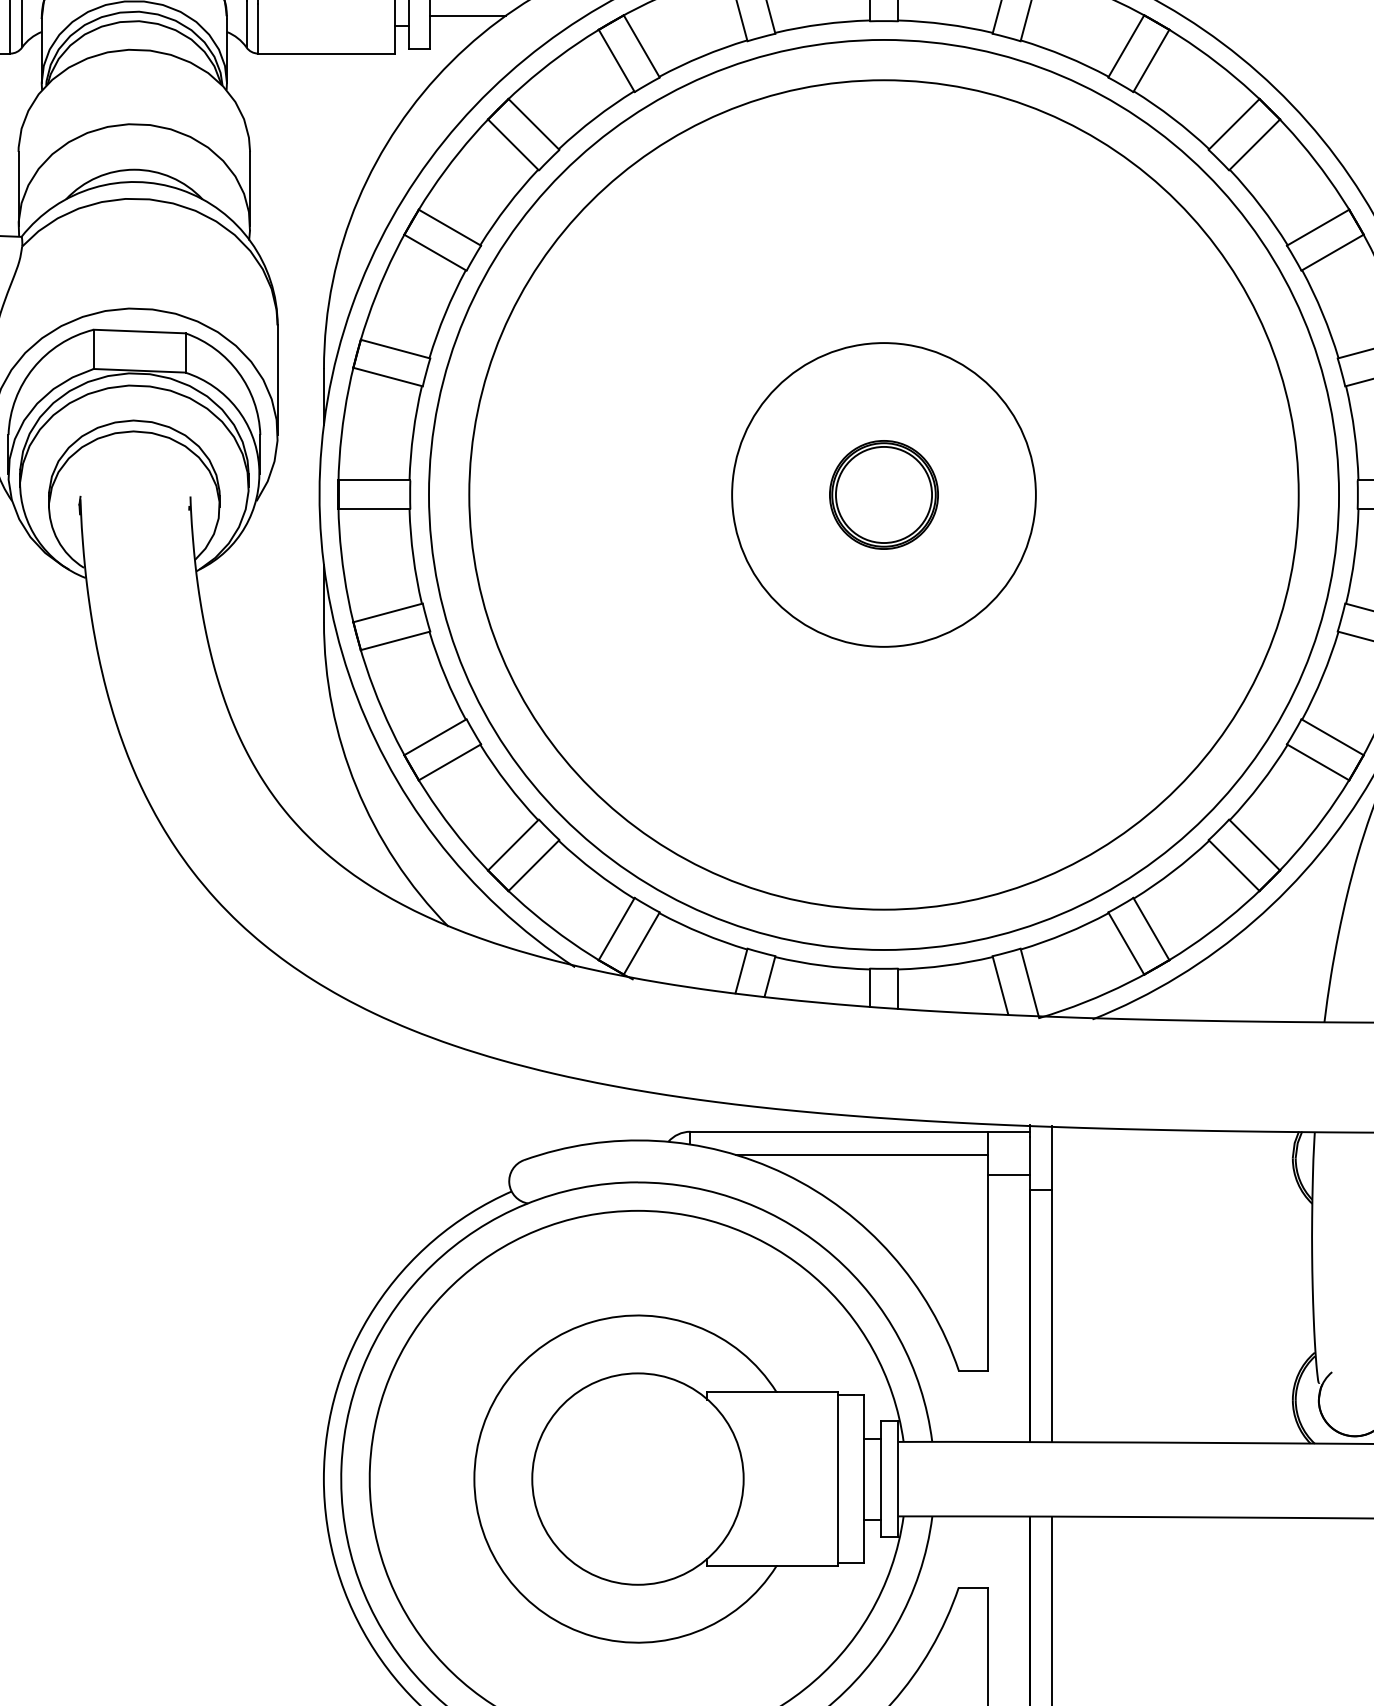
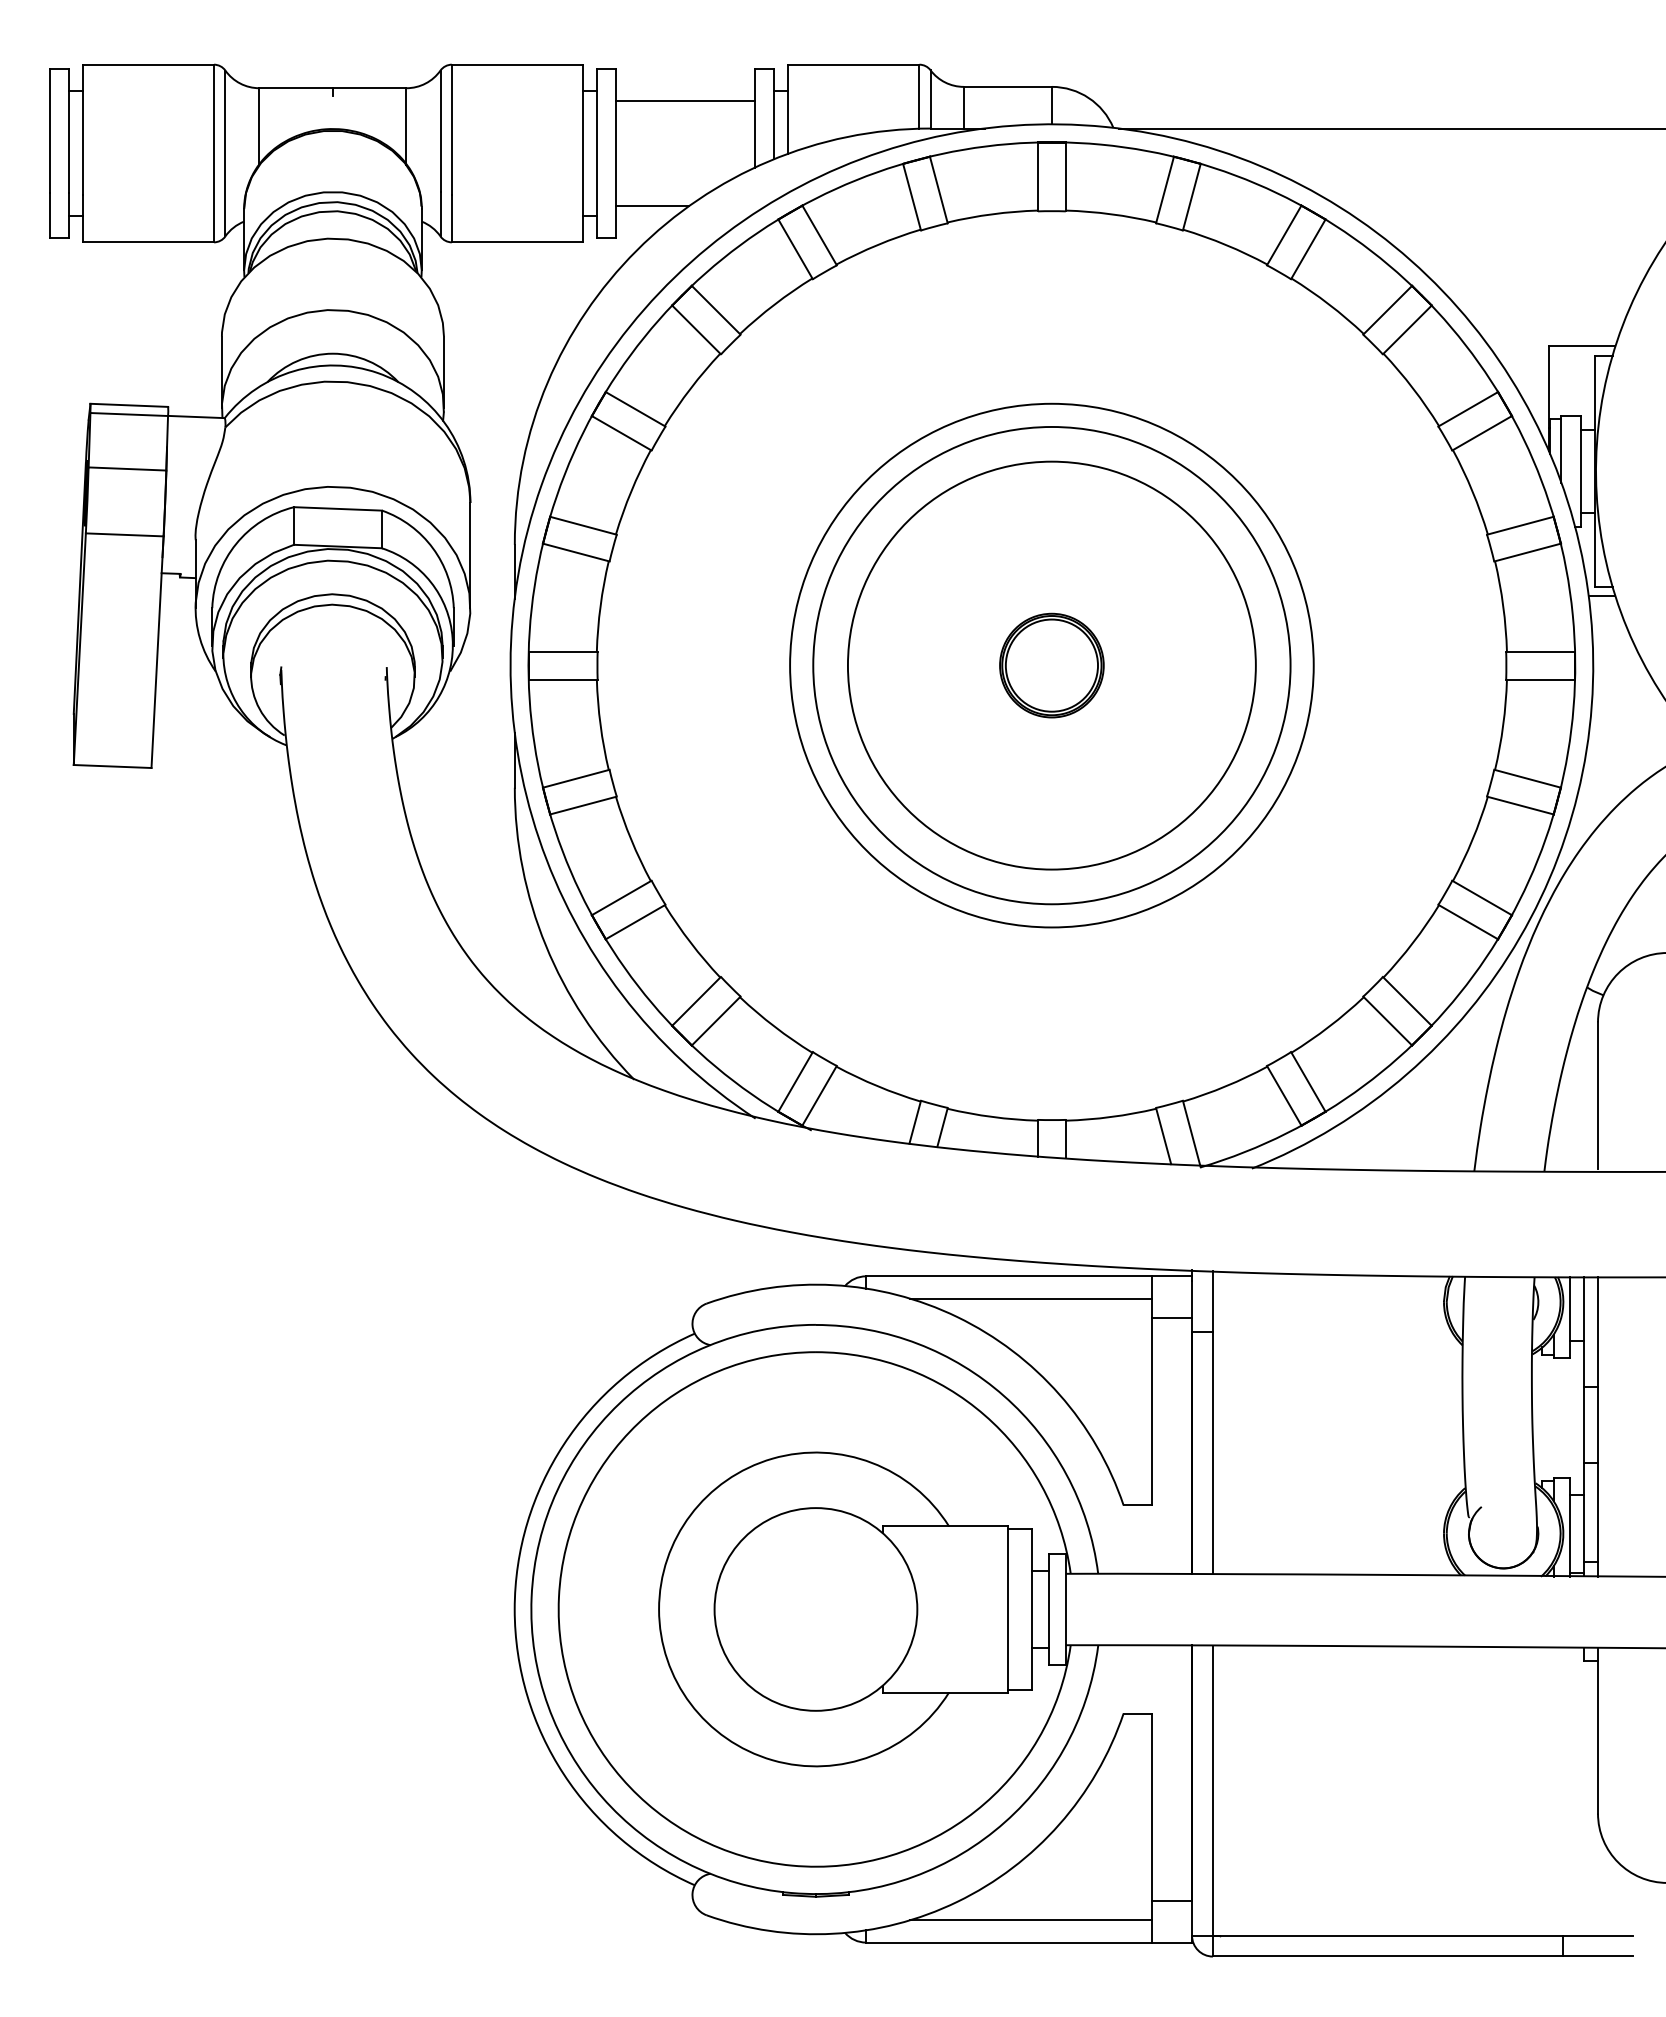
circle: (883, 494) -> (1051, 665), size x0.6
circle: (883, 494) -> (1051, 665), size x0.6
circle: (883, 494) -> (1051, 665), size x1.4

